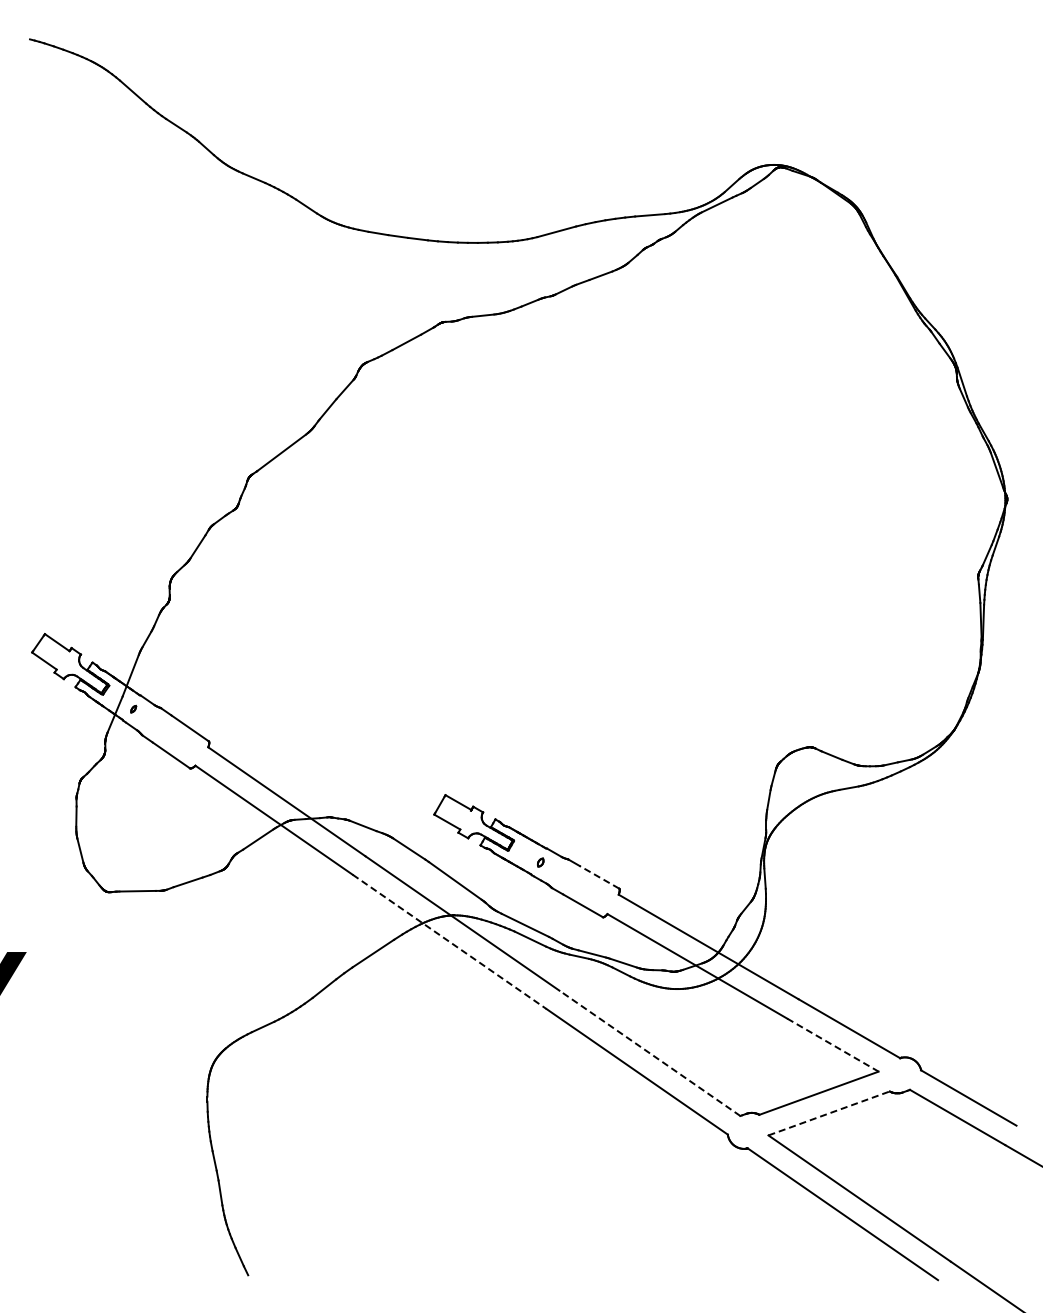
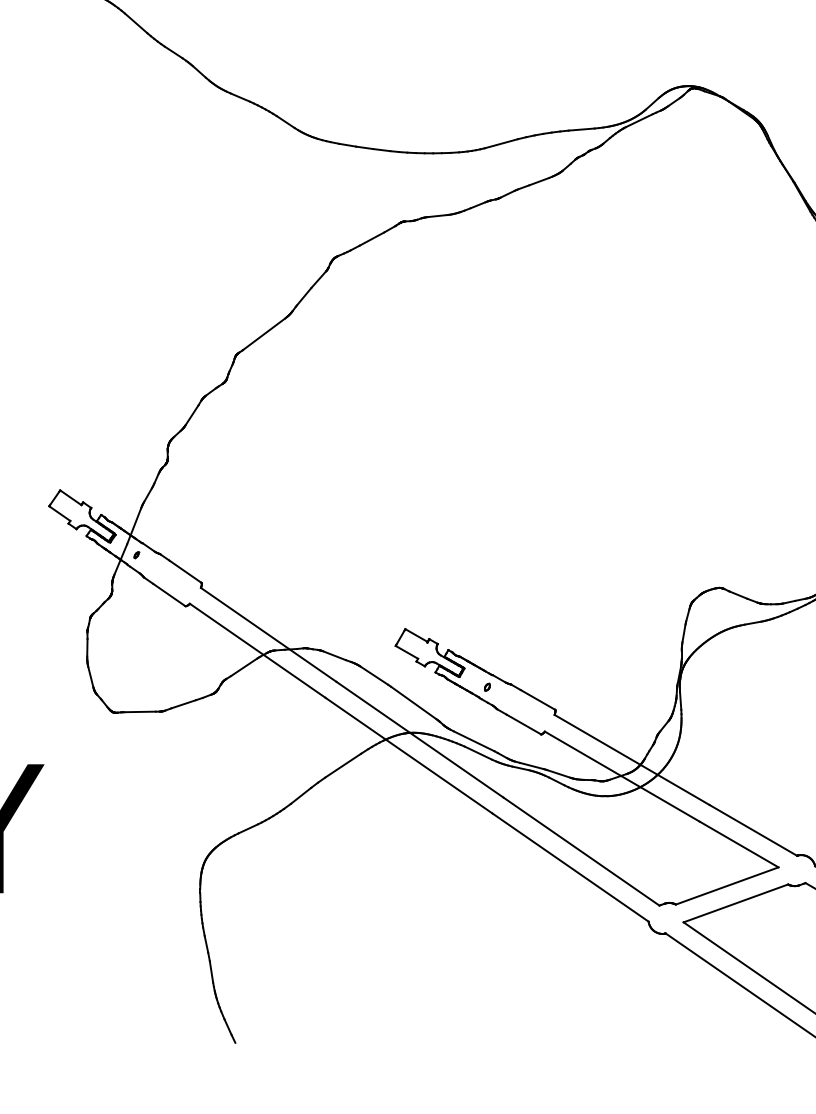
line: (599, 877) -> (538, 700), dashed -> solid
line: (449, 941) -> (408, 755), dashed -> solid
line: (832, 1045) -> (738, 844), dashed -> solid
line: (649, 1053) -> (581, 851), dashed -> solid
line: (829, 1113) -> (736, 903), dashed -> solid

